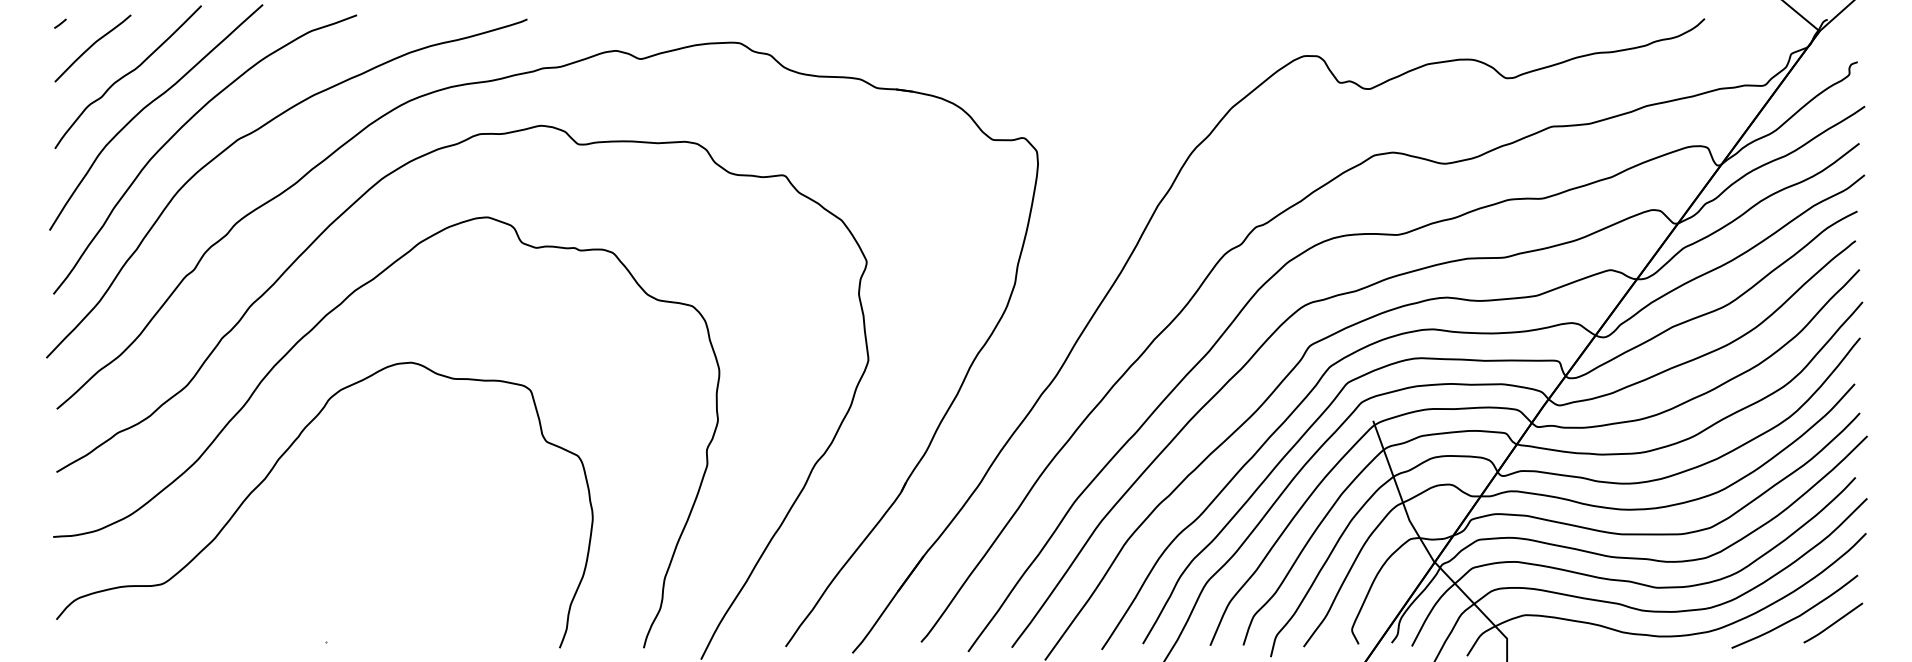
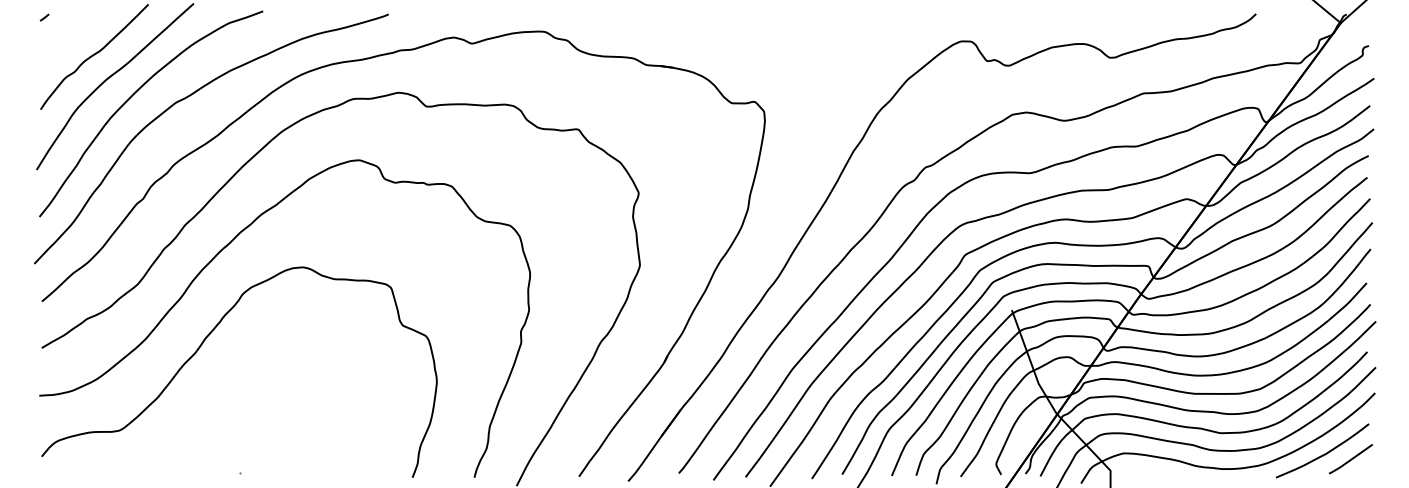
curve: (91, 47) -> (67, 35), removed

